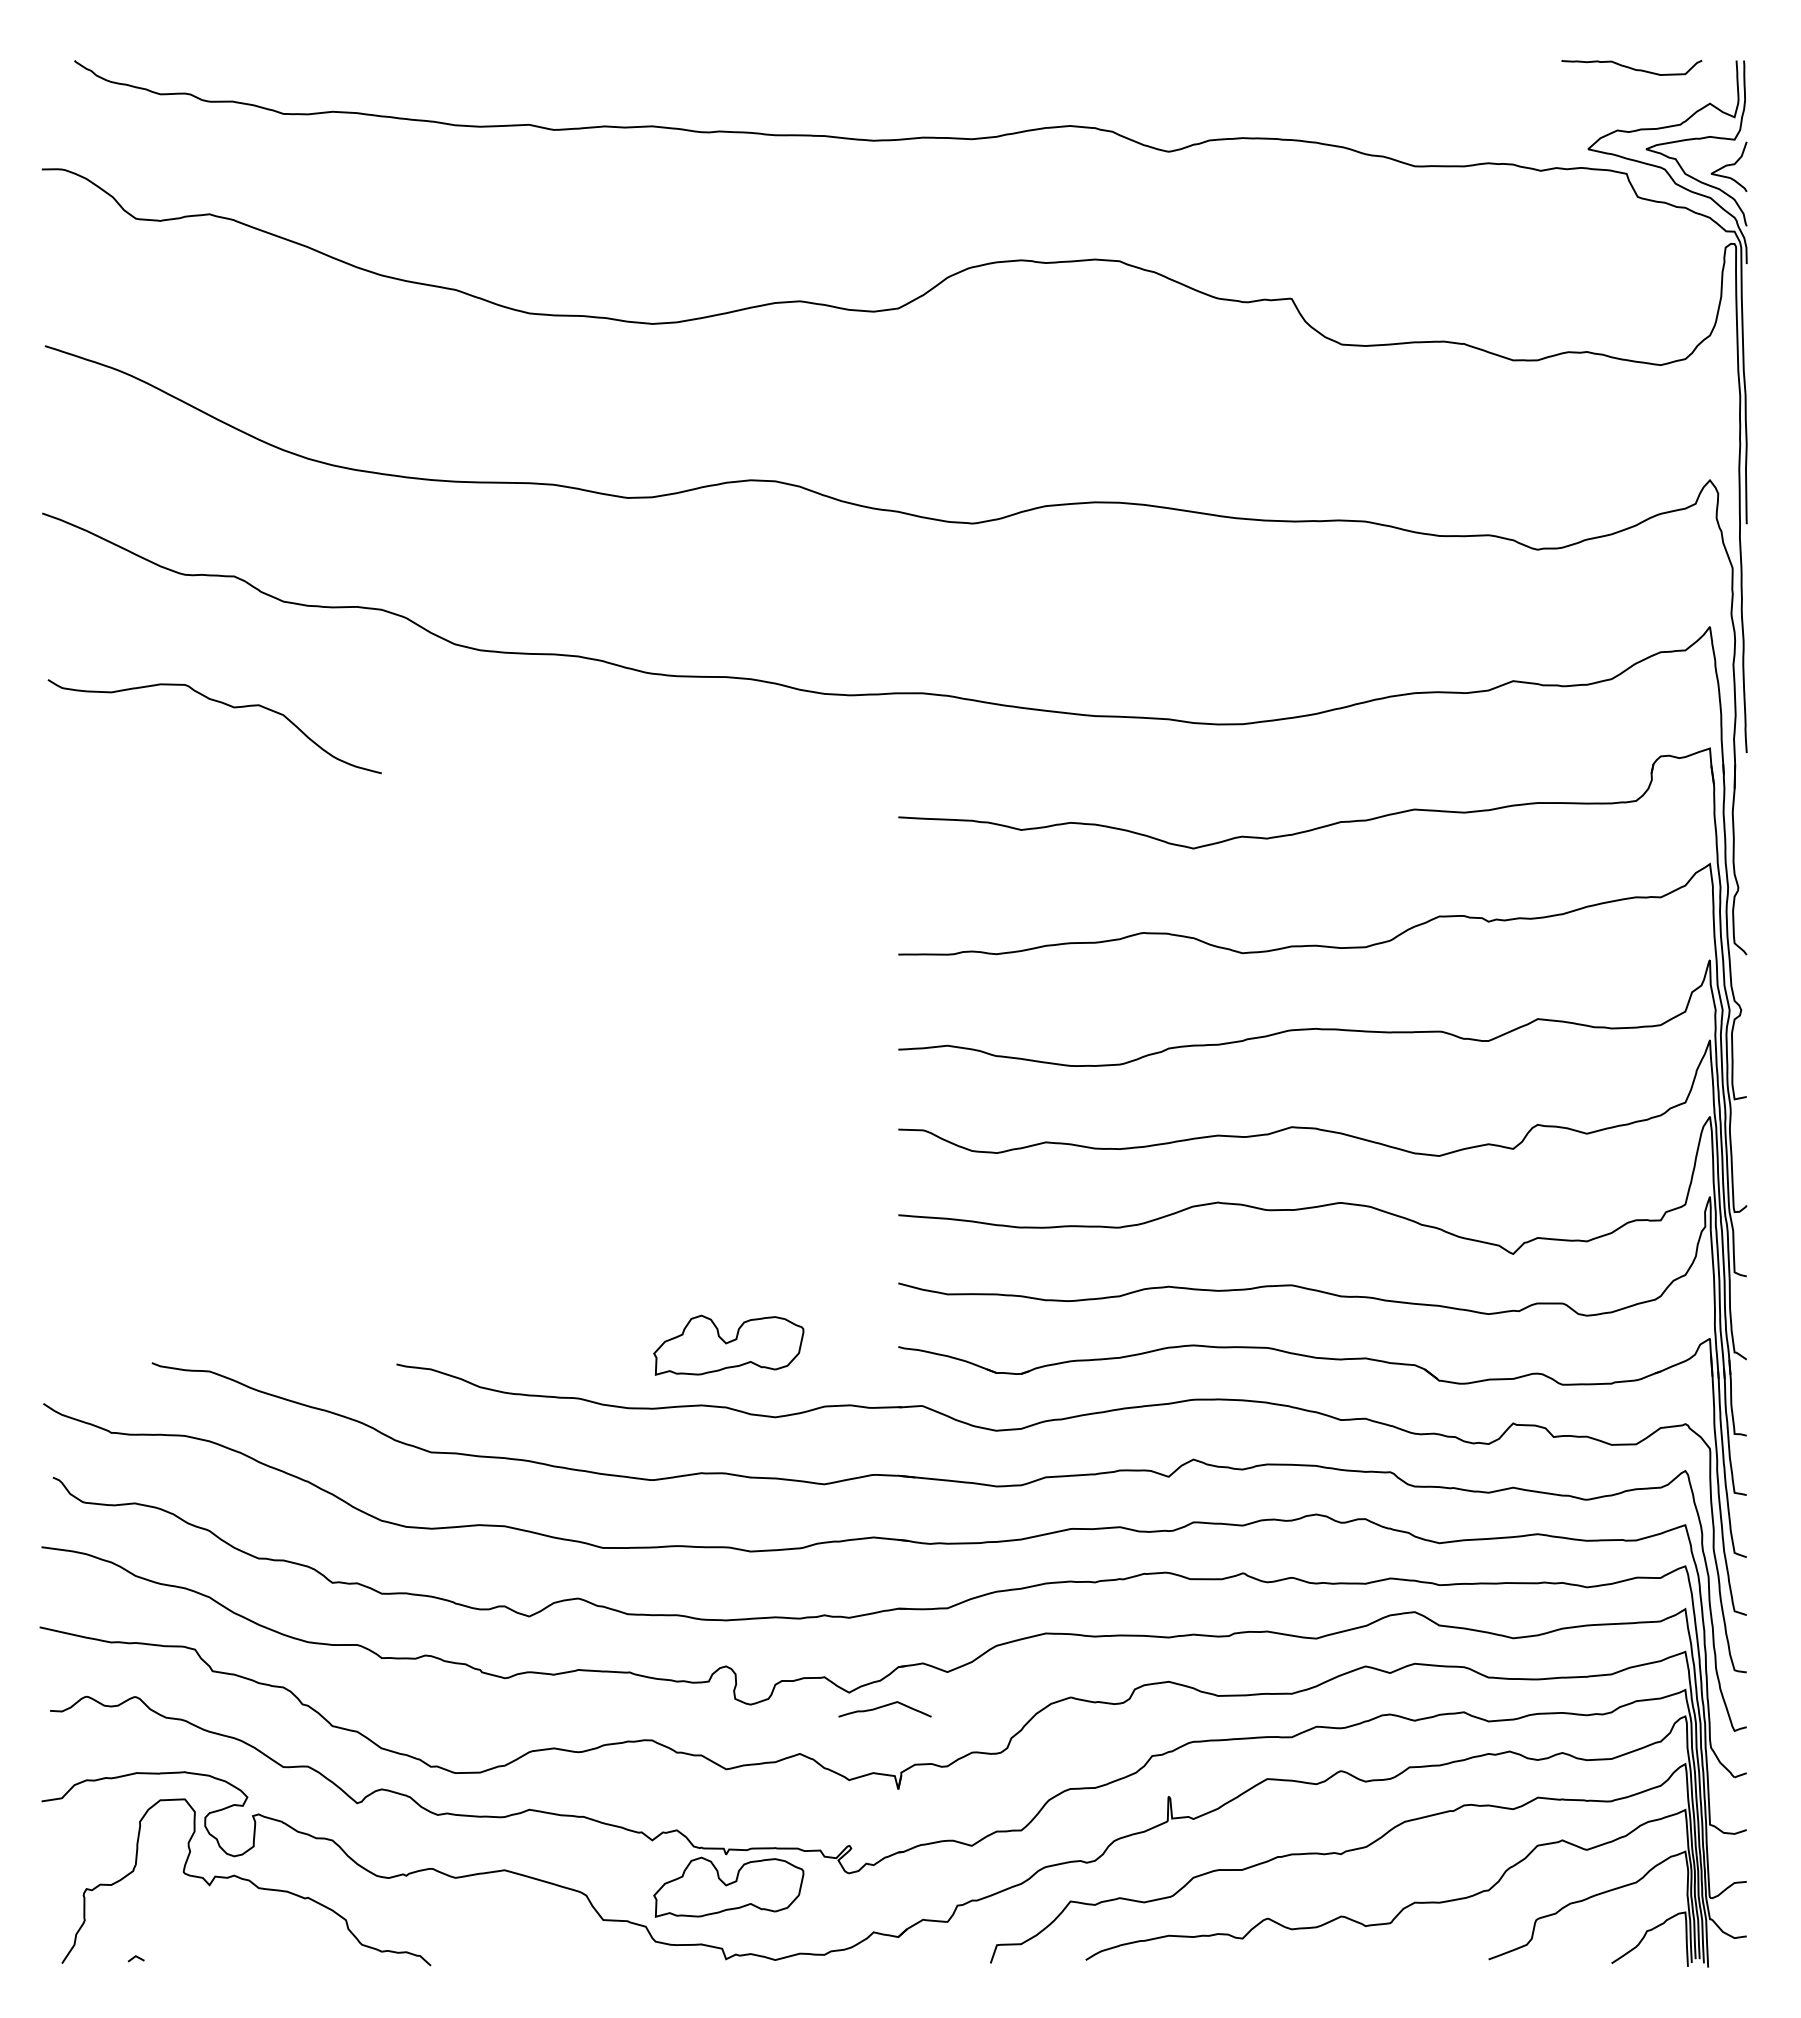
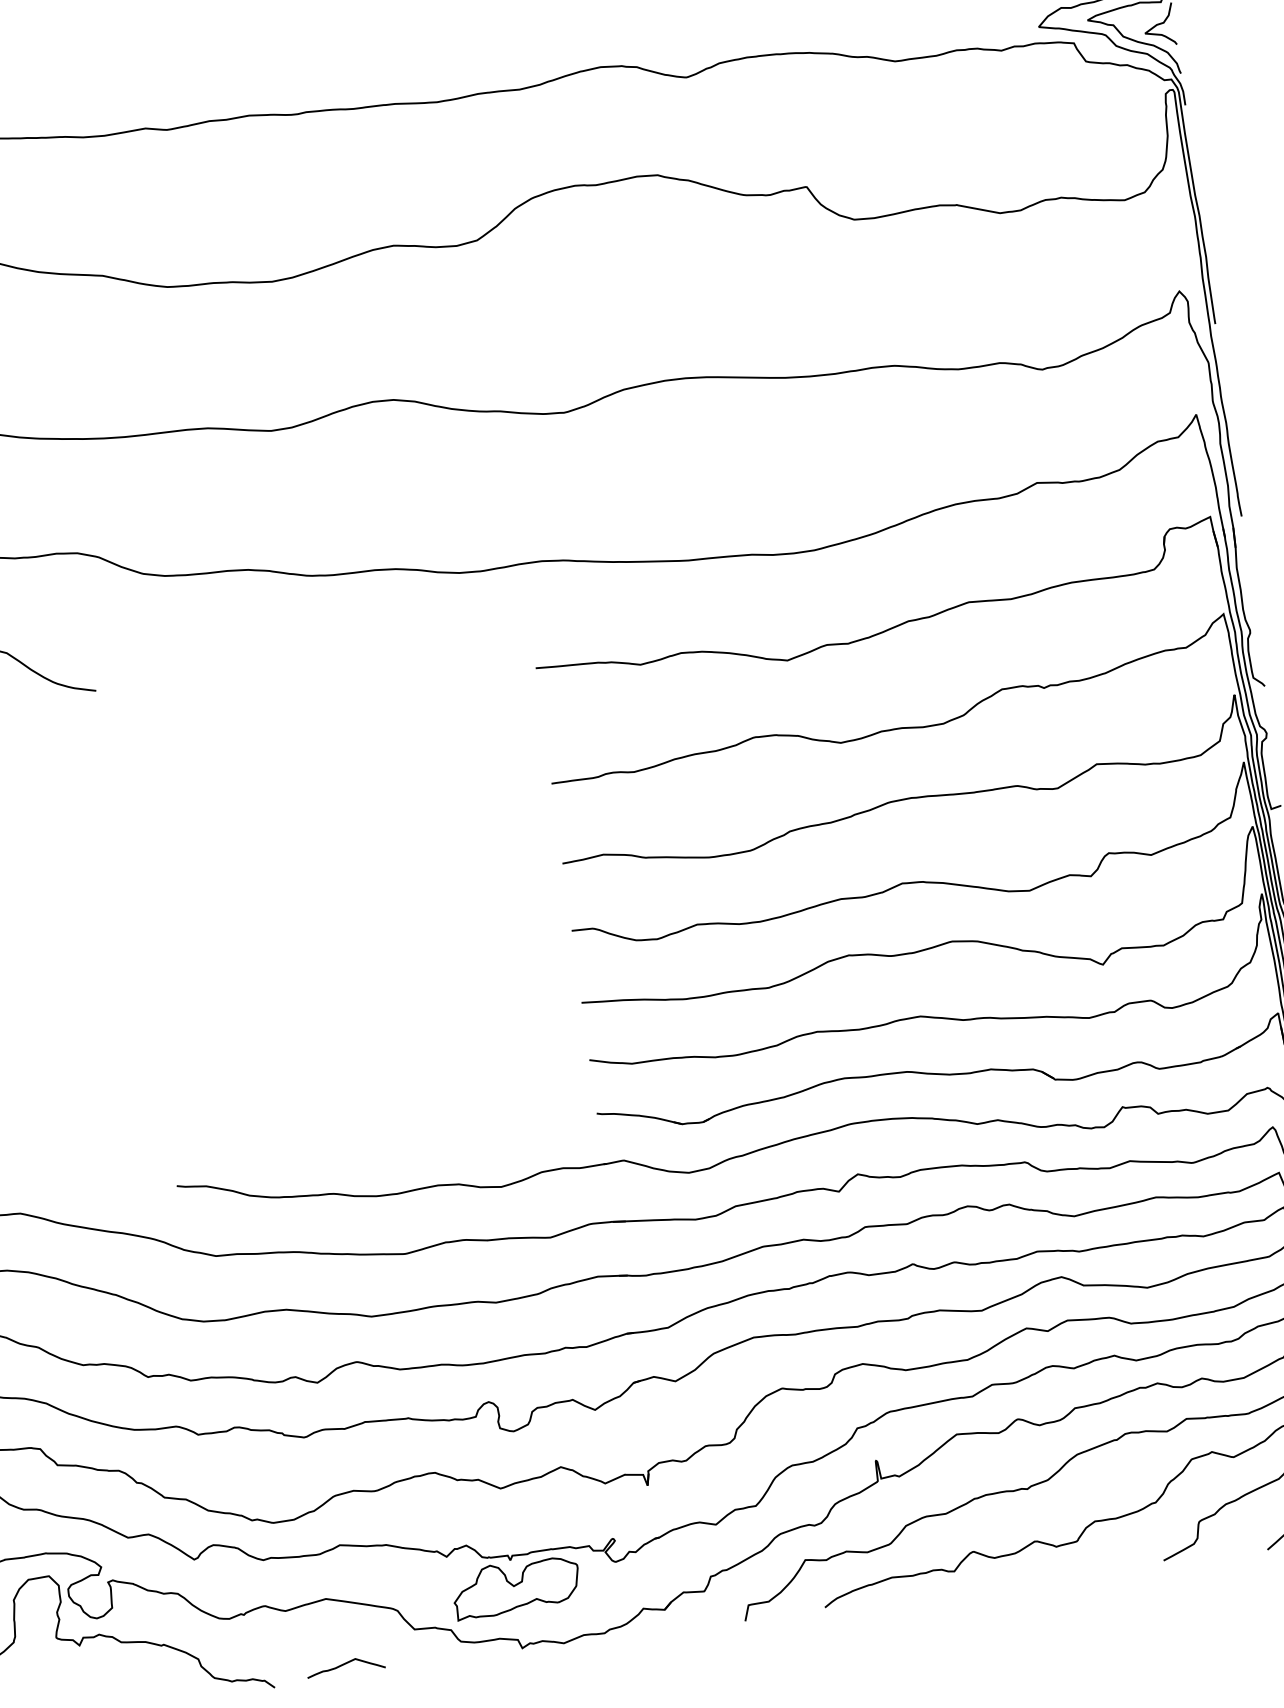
part: (728, 1344) -> (453, 1131), removed
curve: (883, 1707) -> (344, 1665), moved

